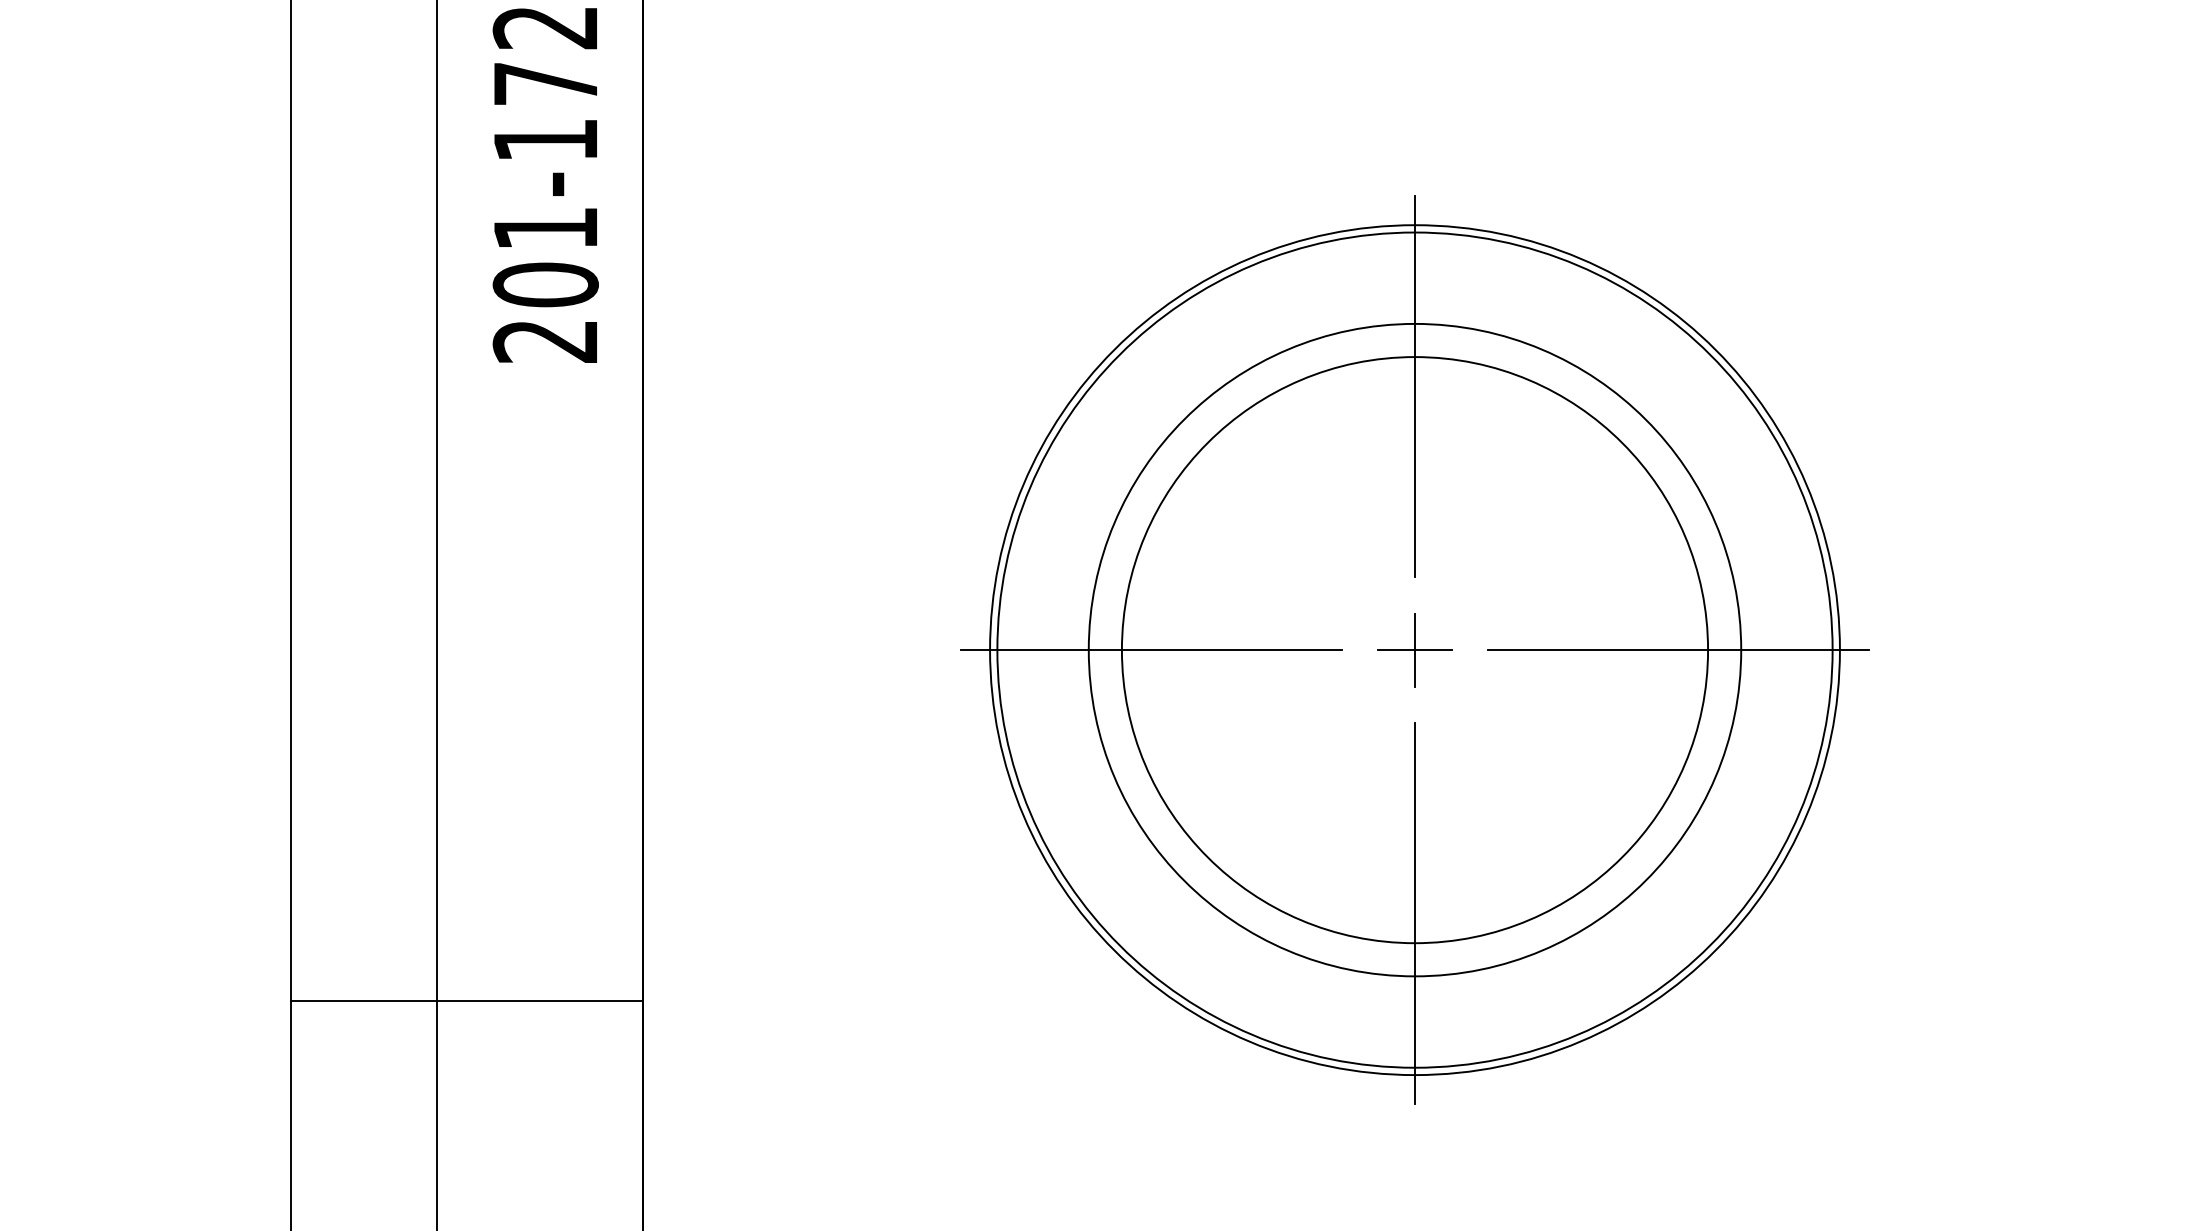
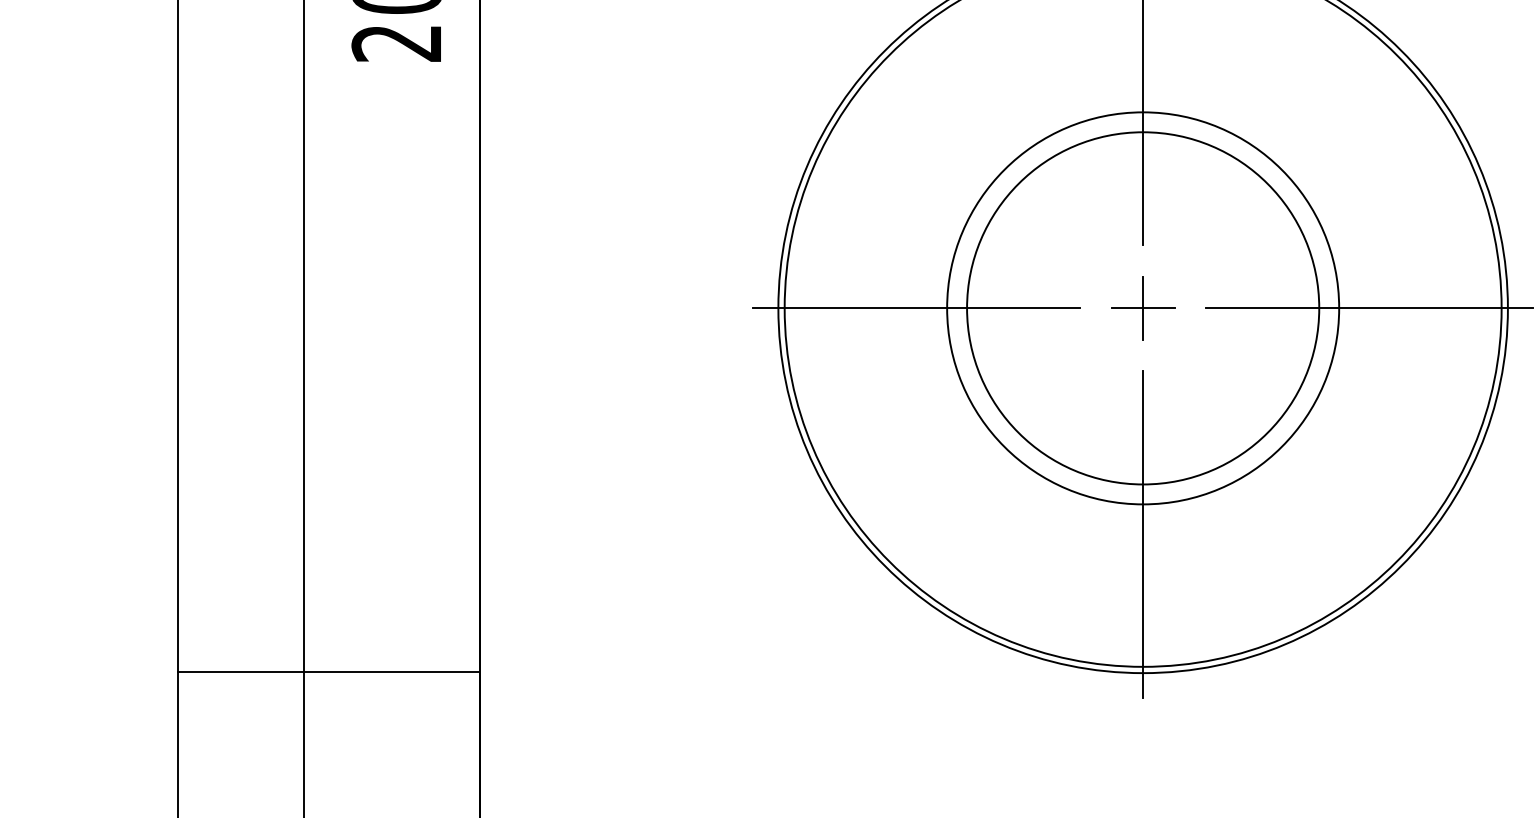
circle: (1414, 649) -> (1142, 307), size x0.7
circle: (1414, 650) -> (1142, 308), size x0.7
line: (466, 1000) -> (328, 671), moved

